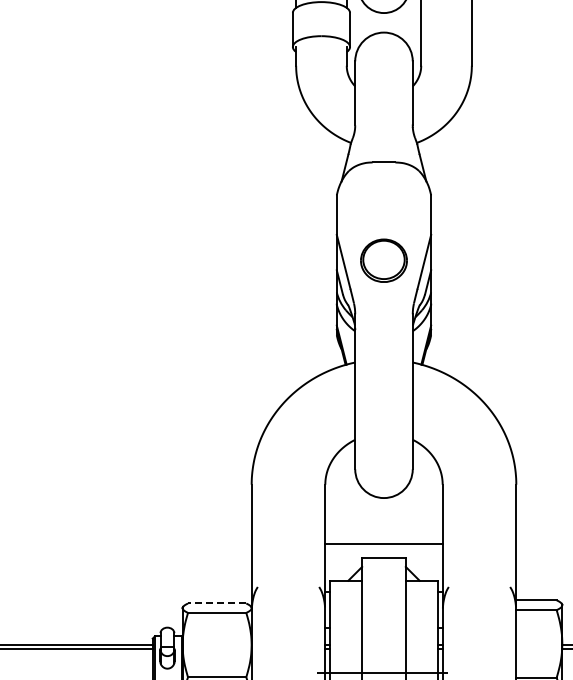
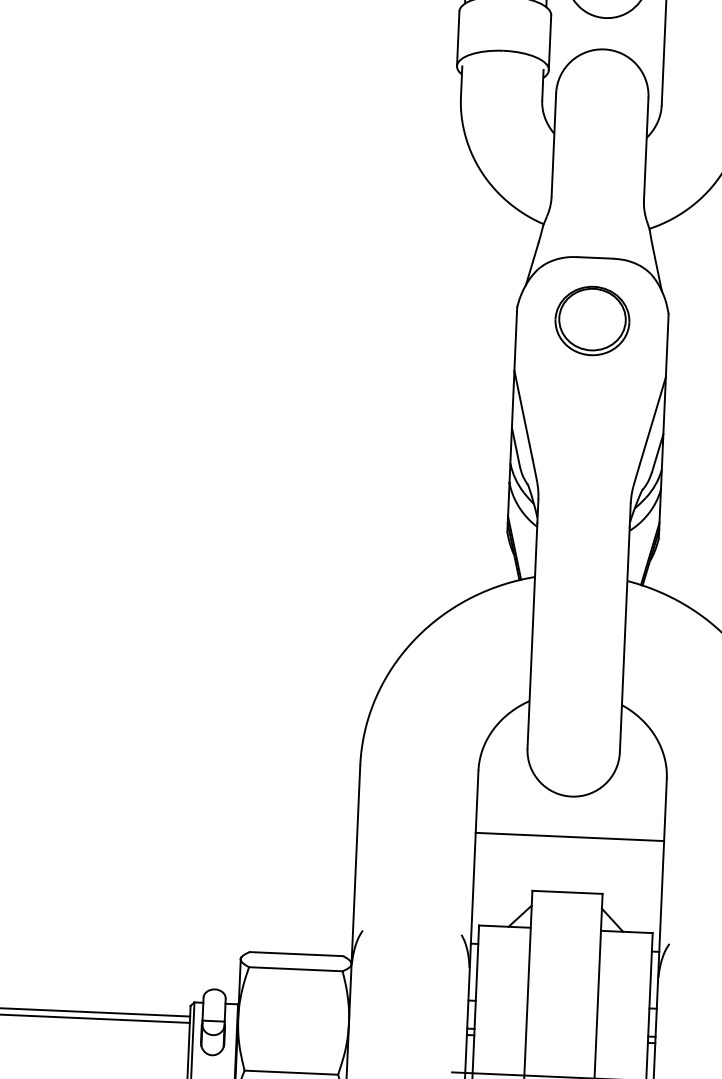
part: (383, 260) -> (591, 320), moved
line: (383, 544) -> (569, 837), moved
line: (216, 603) -> (295, 954), dashed -> solid

